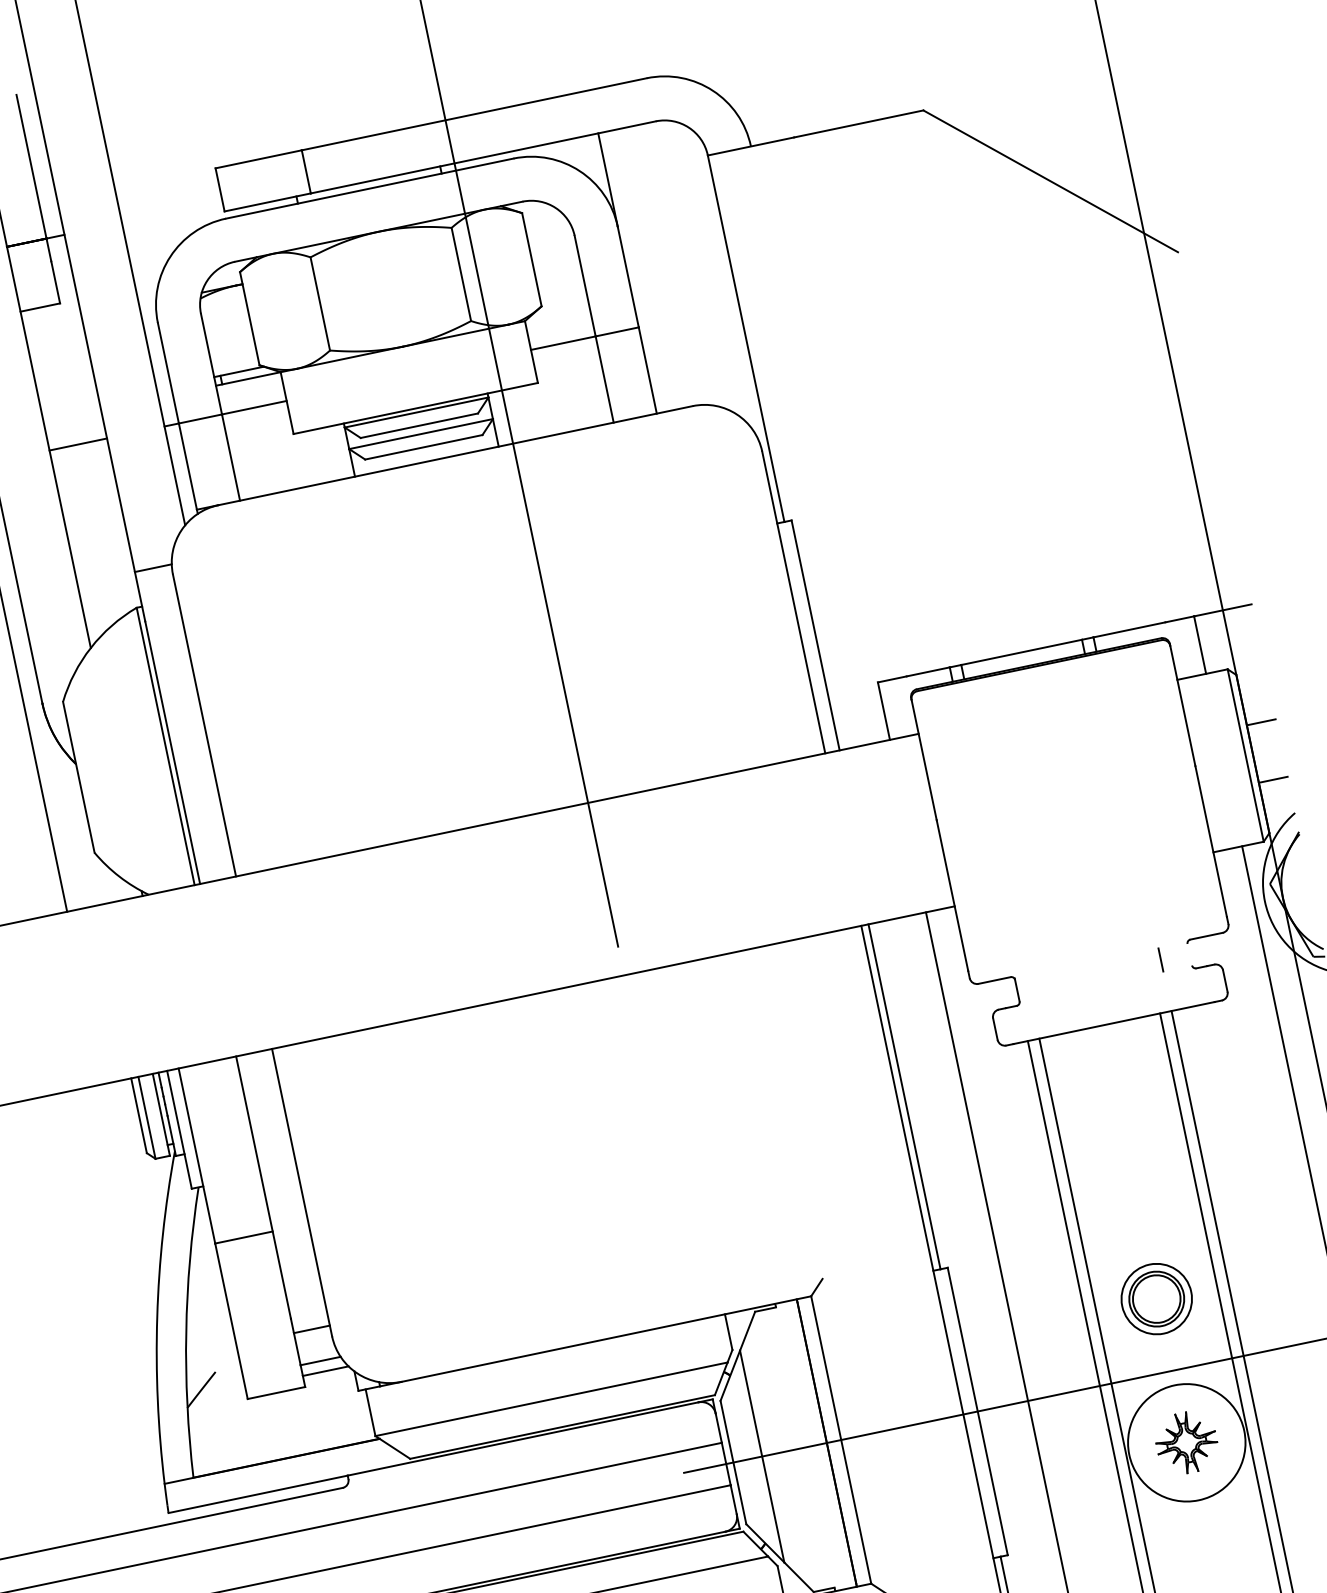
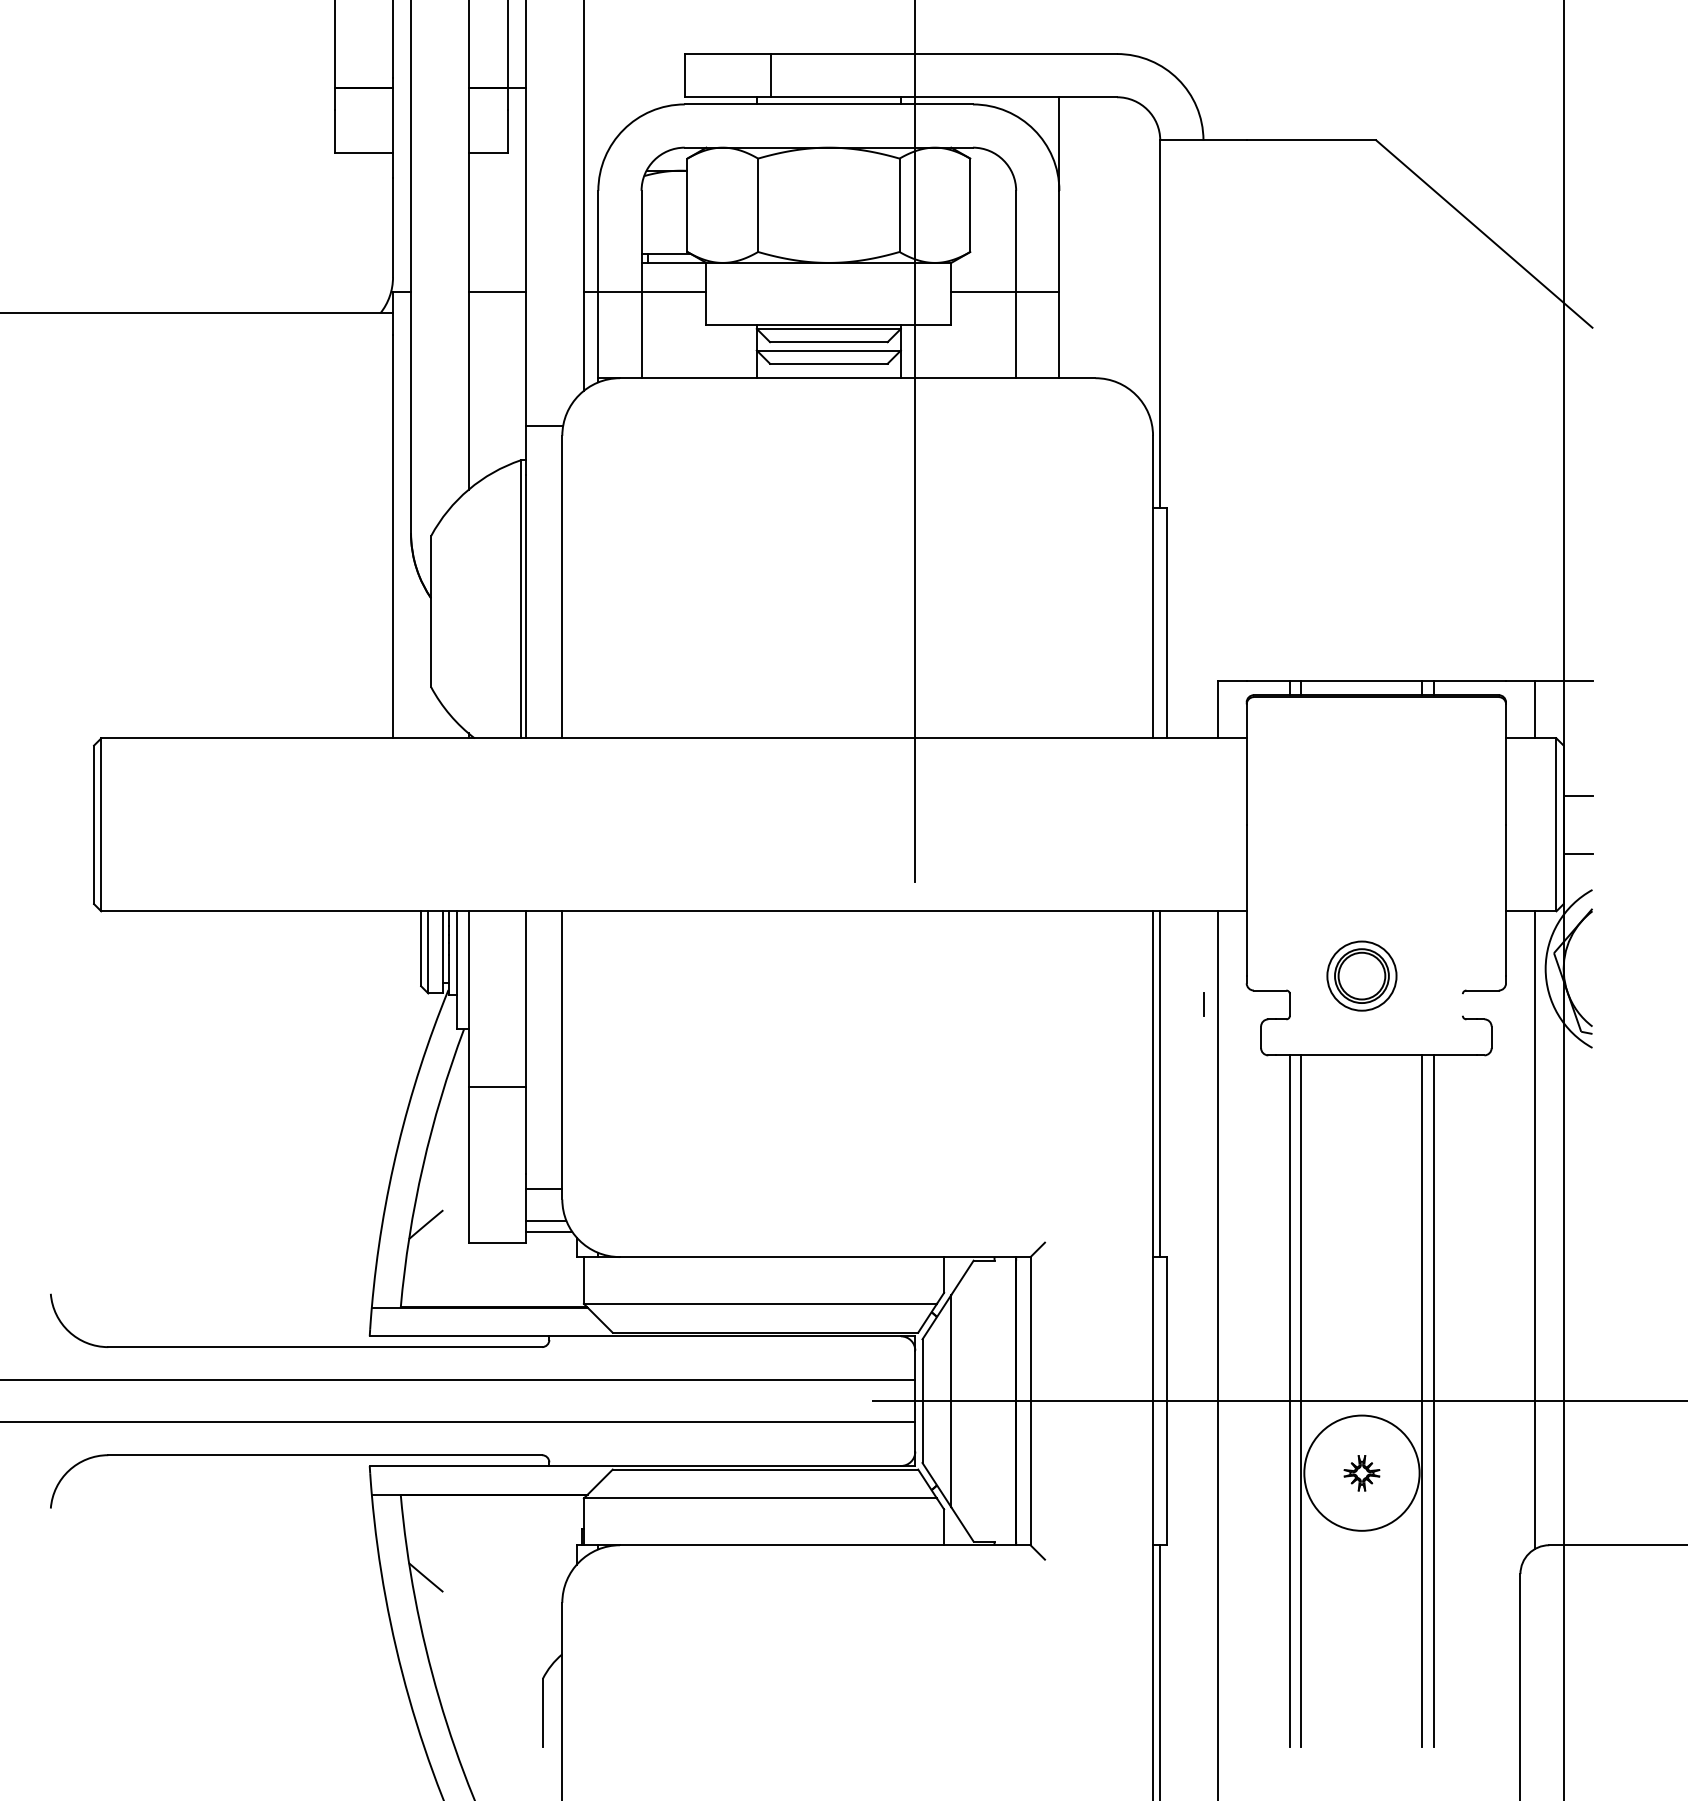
line: (1160, 960) -> (1203, 1004), moved
part: (1156, 1298) -> (1361, 975), moved
part: (1186, 1443) -> (1361, 1473), size x0.6

